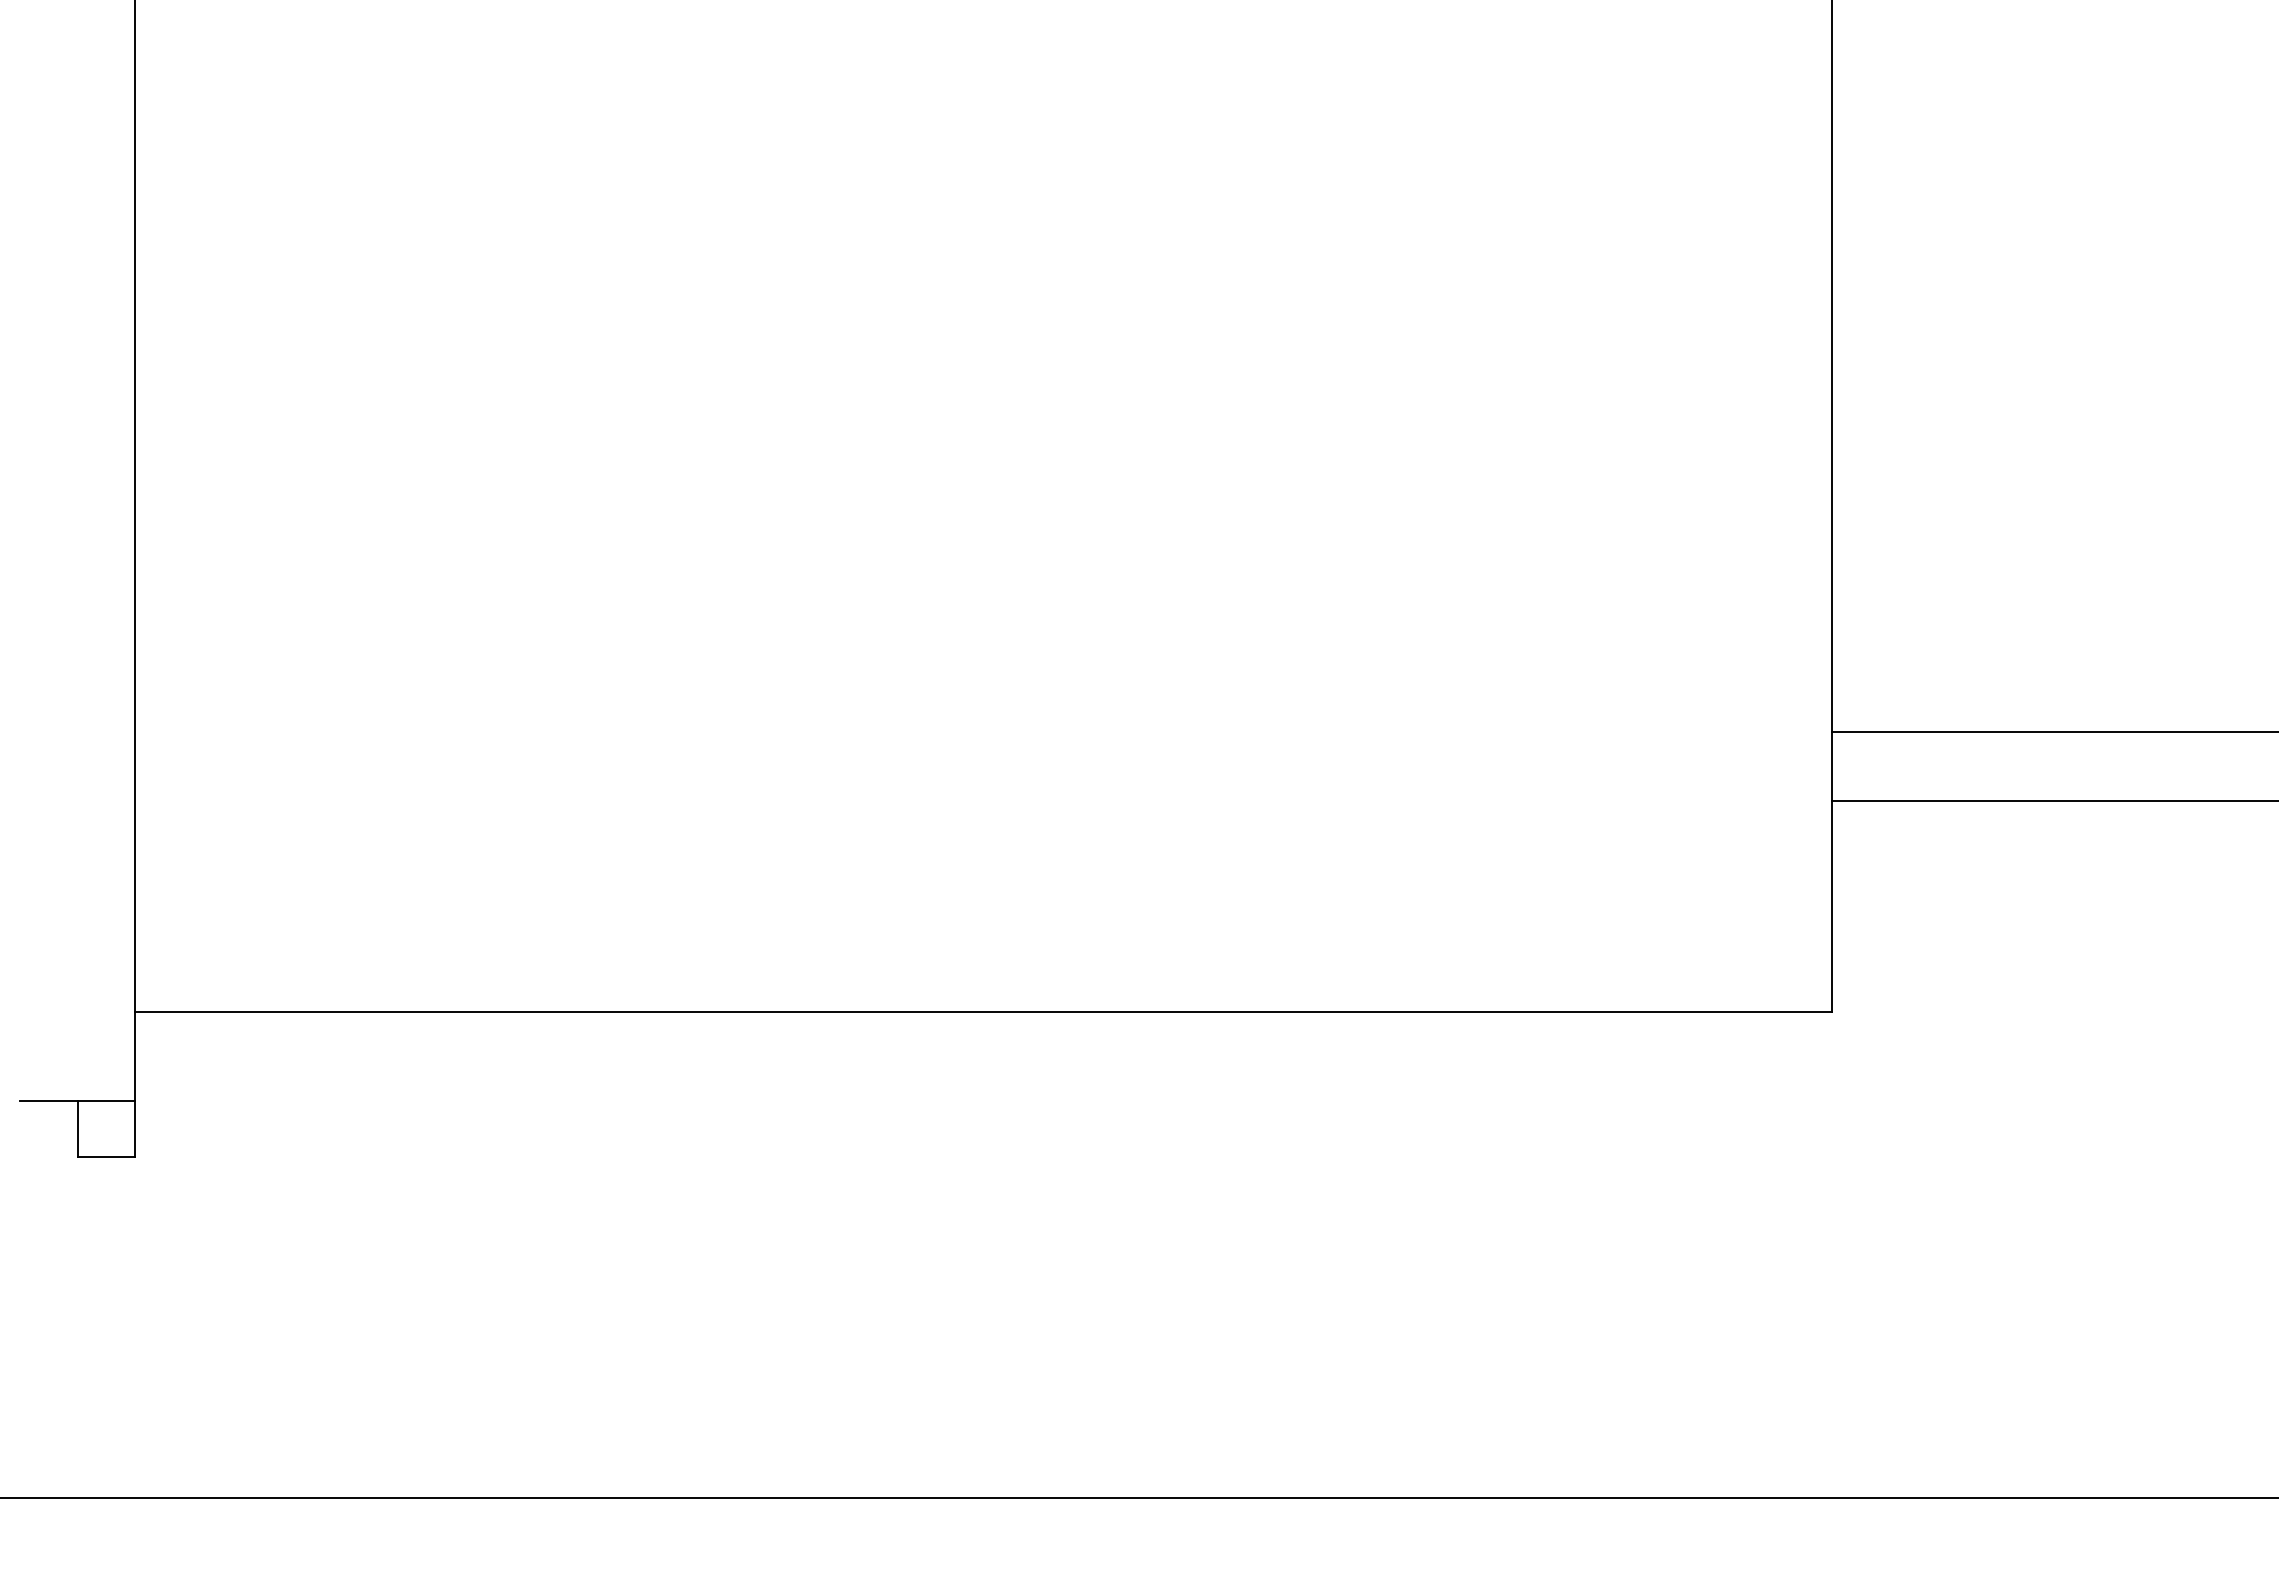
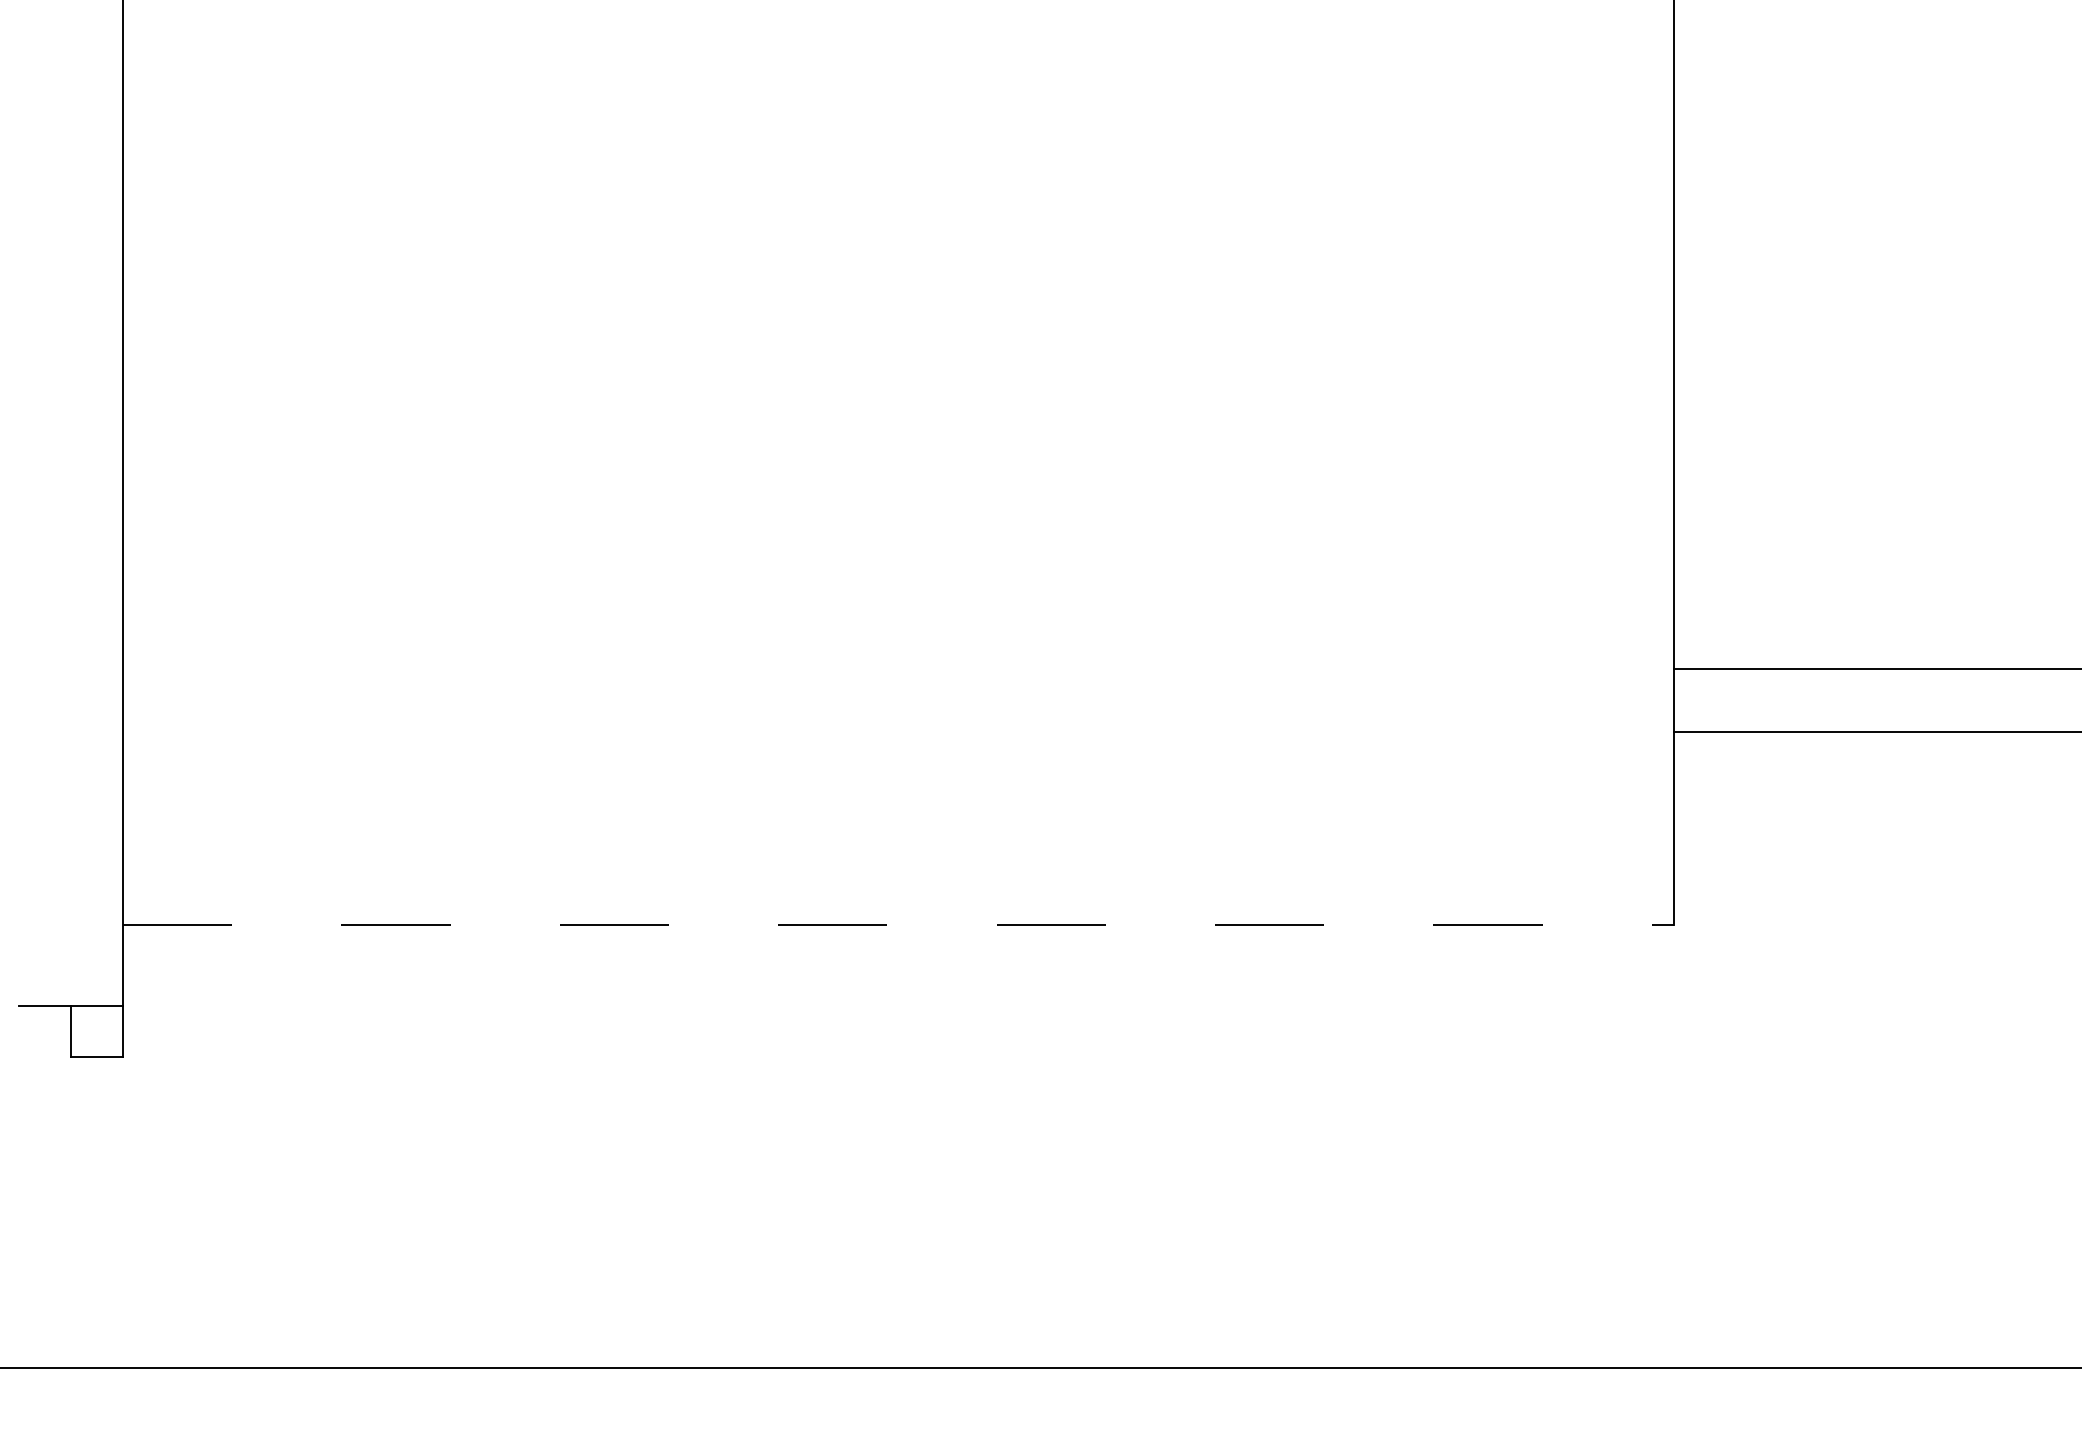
line: (983, 1011) -> (898, 924), solid -> dashed

